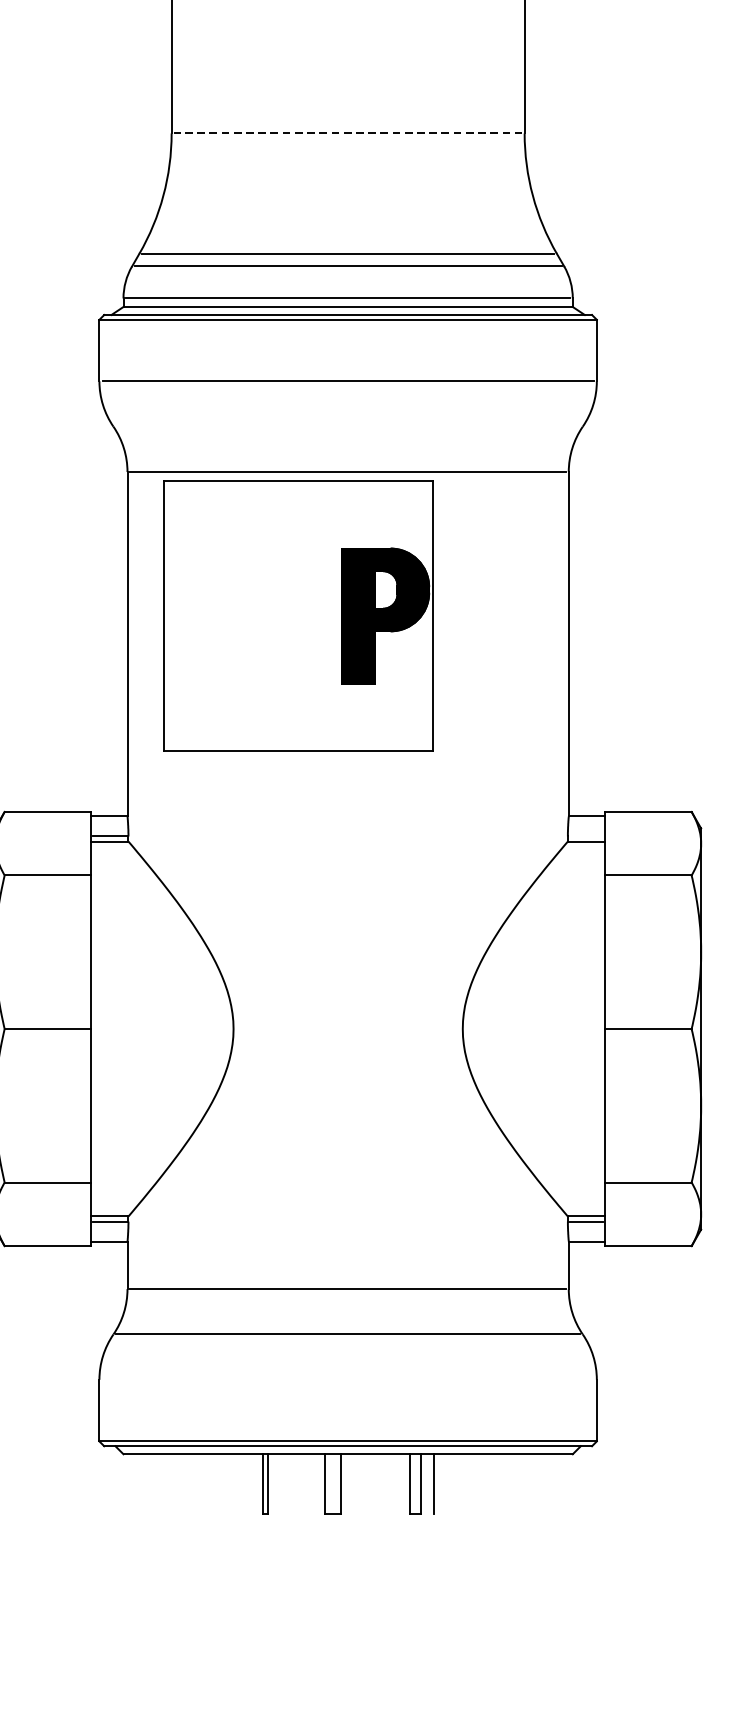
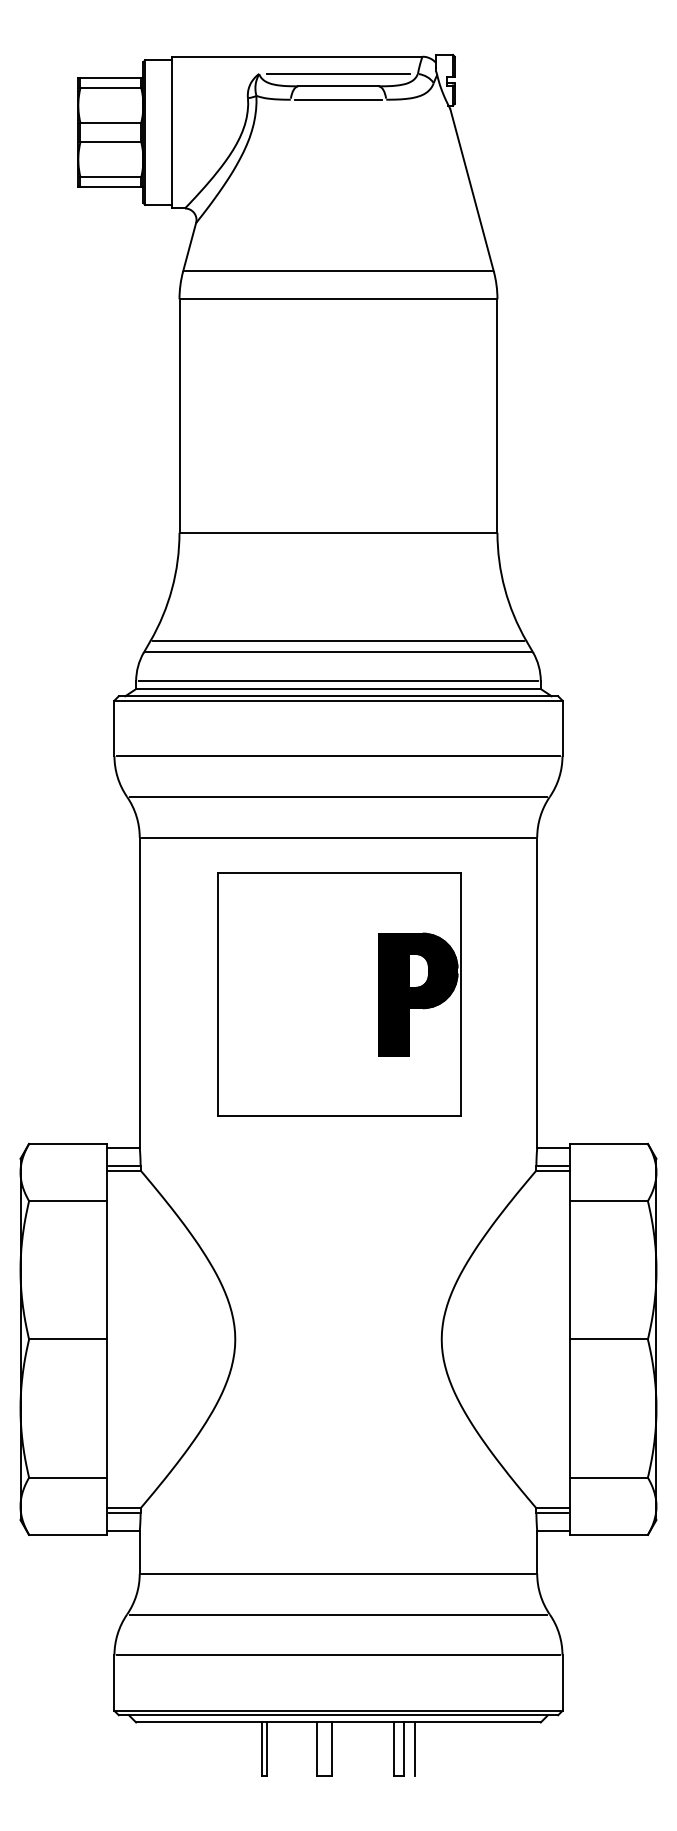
line: (347, 133) -> (337, 532), dashed -> solid
line: (348, 426) -> (338, 796), added
part: (298, 616) -> (339, 994), moved
line: (586, 837) -> (553, 1166), added
line: (348, 1379) -> (338, 1655), added

